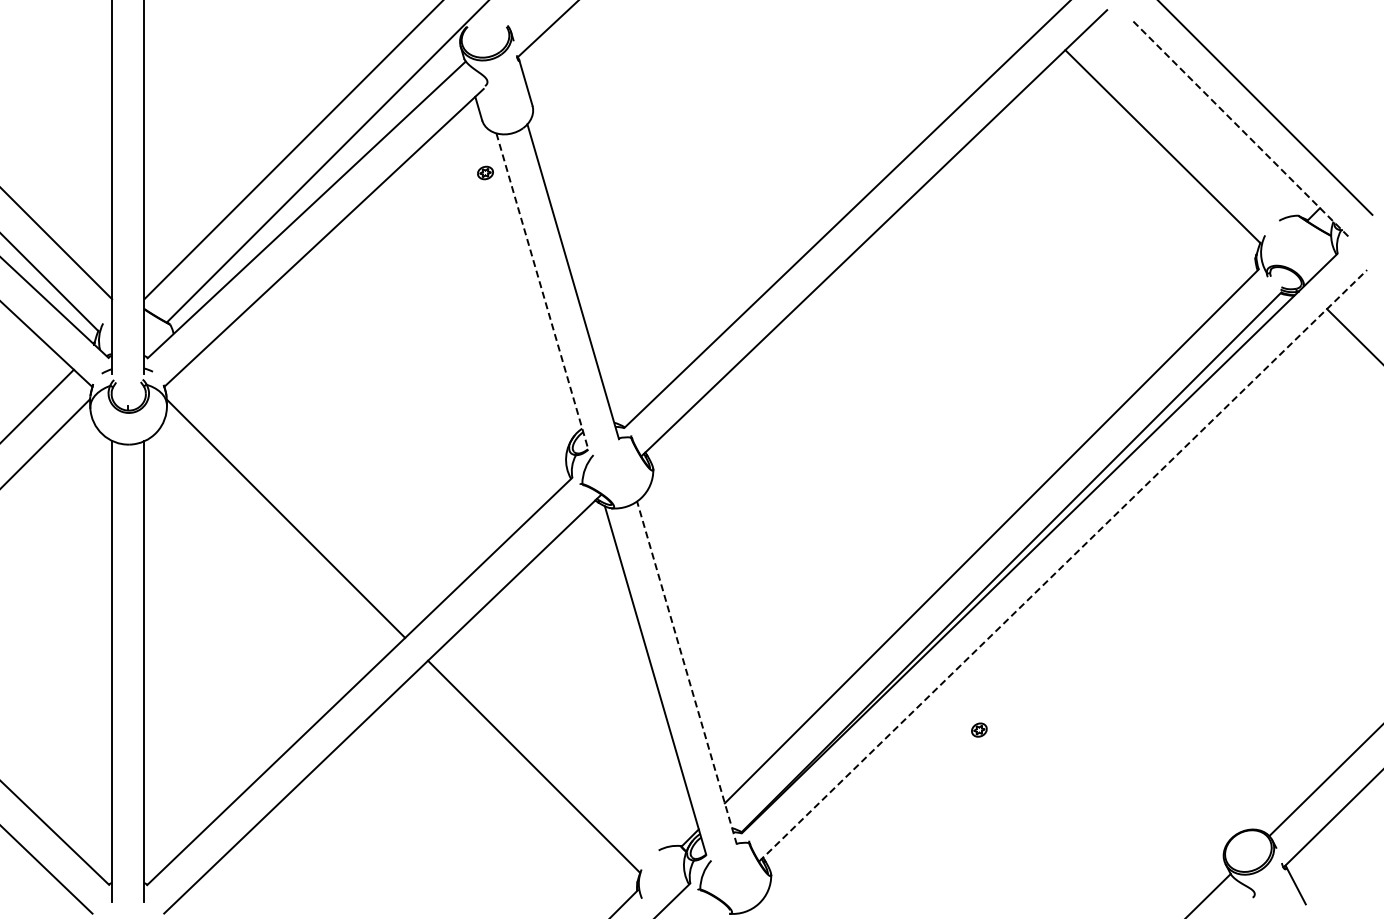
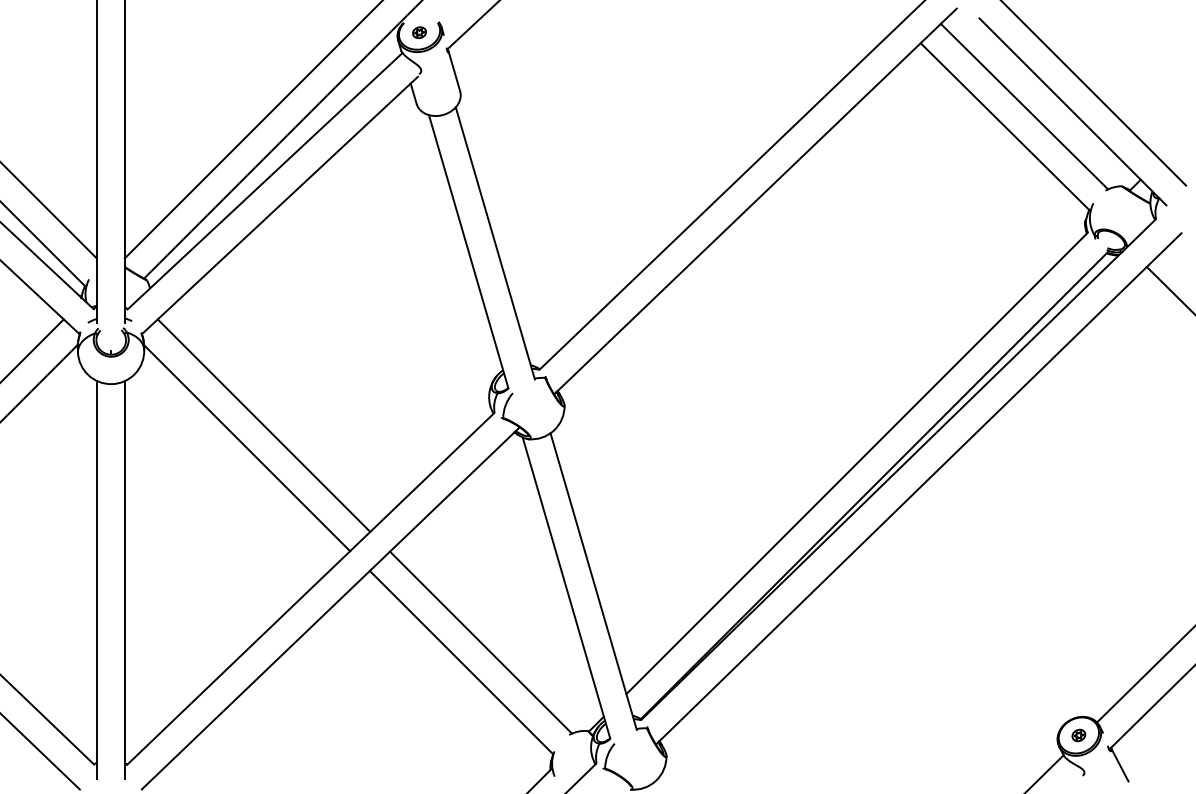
line: (1185, 123) -> (1024, 106), added
line: (1241, 129) -> (1072, 111), dashed -> solid
part: (485, 172) -> (419, 32), moved
line: (542, 291) -> (468, 251), dashed -> solid
line: (305, 492) -> (263, 425), added
line: (1063, 565) -> (919, 488), dashed -> solid
line: (687, 673) -> (594, 581), dashed -> solid
part: (979, 729) -> (1078, 734), moved
line: (556, 743) -> (480, 642), added

